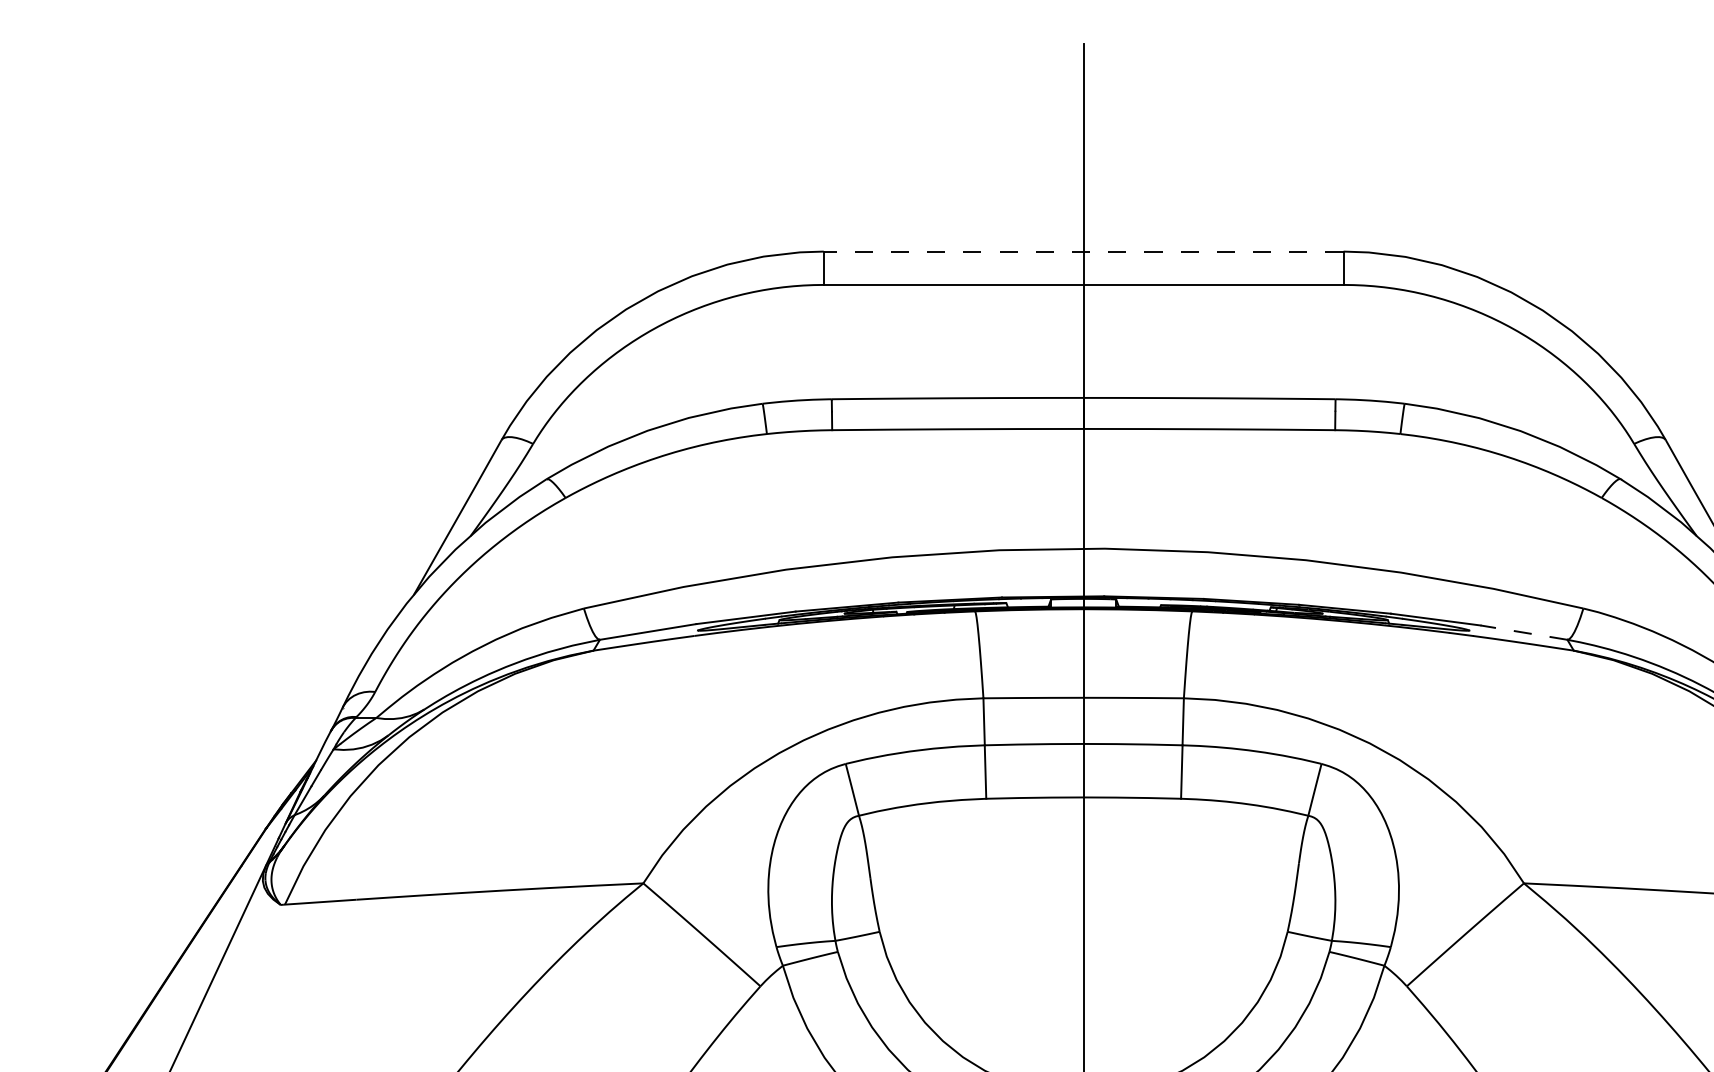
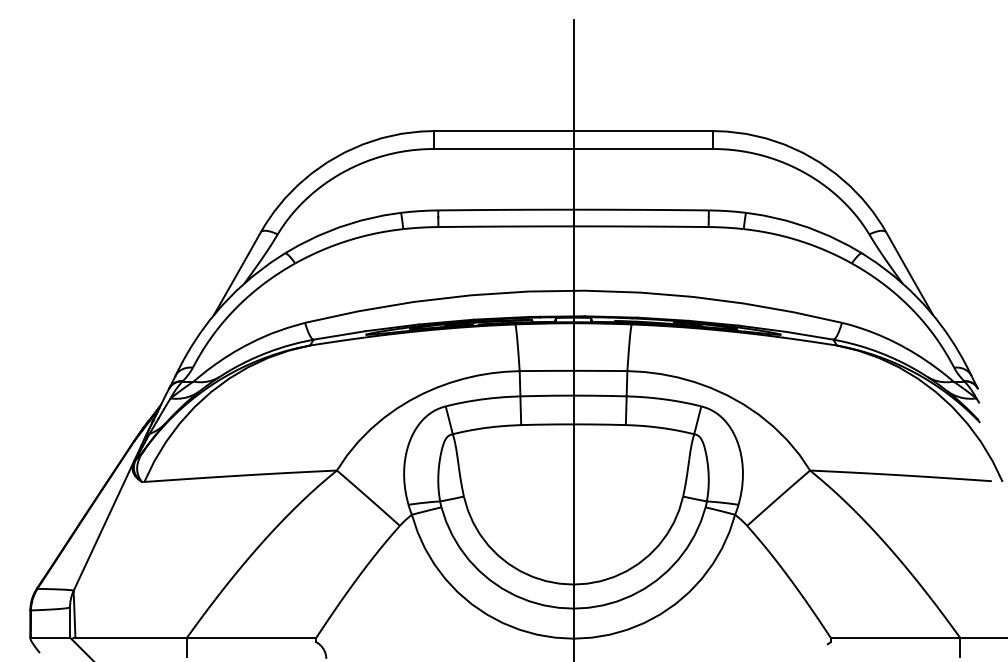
line: (1083, 252) -> (573, 131), dashed -> solid
line: (1524, 632) -> (810, 335), dashed -> solid

